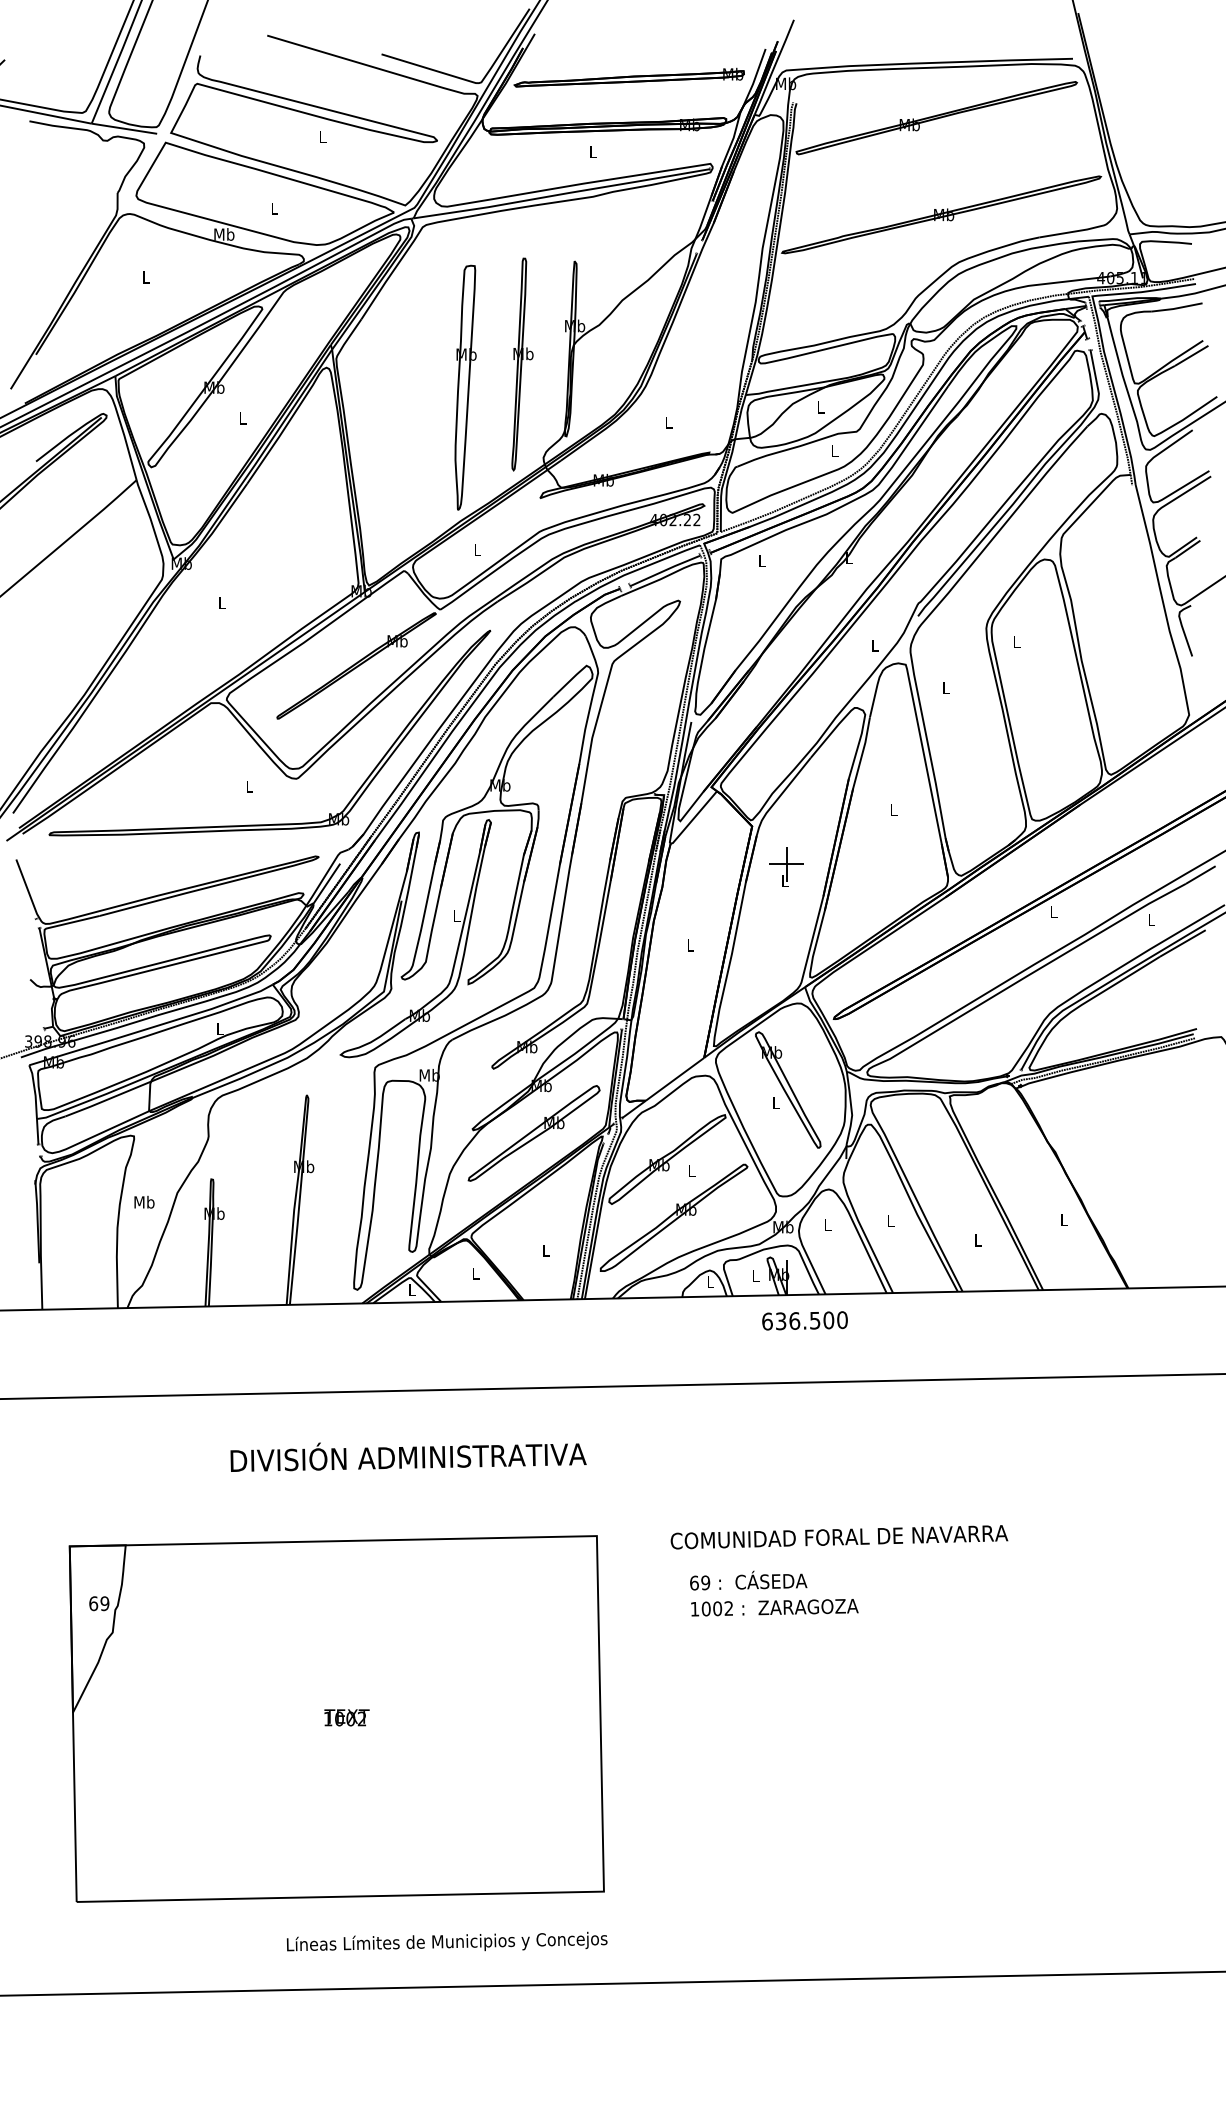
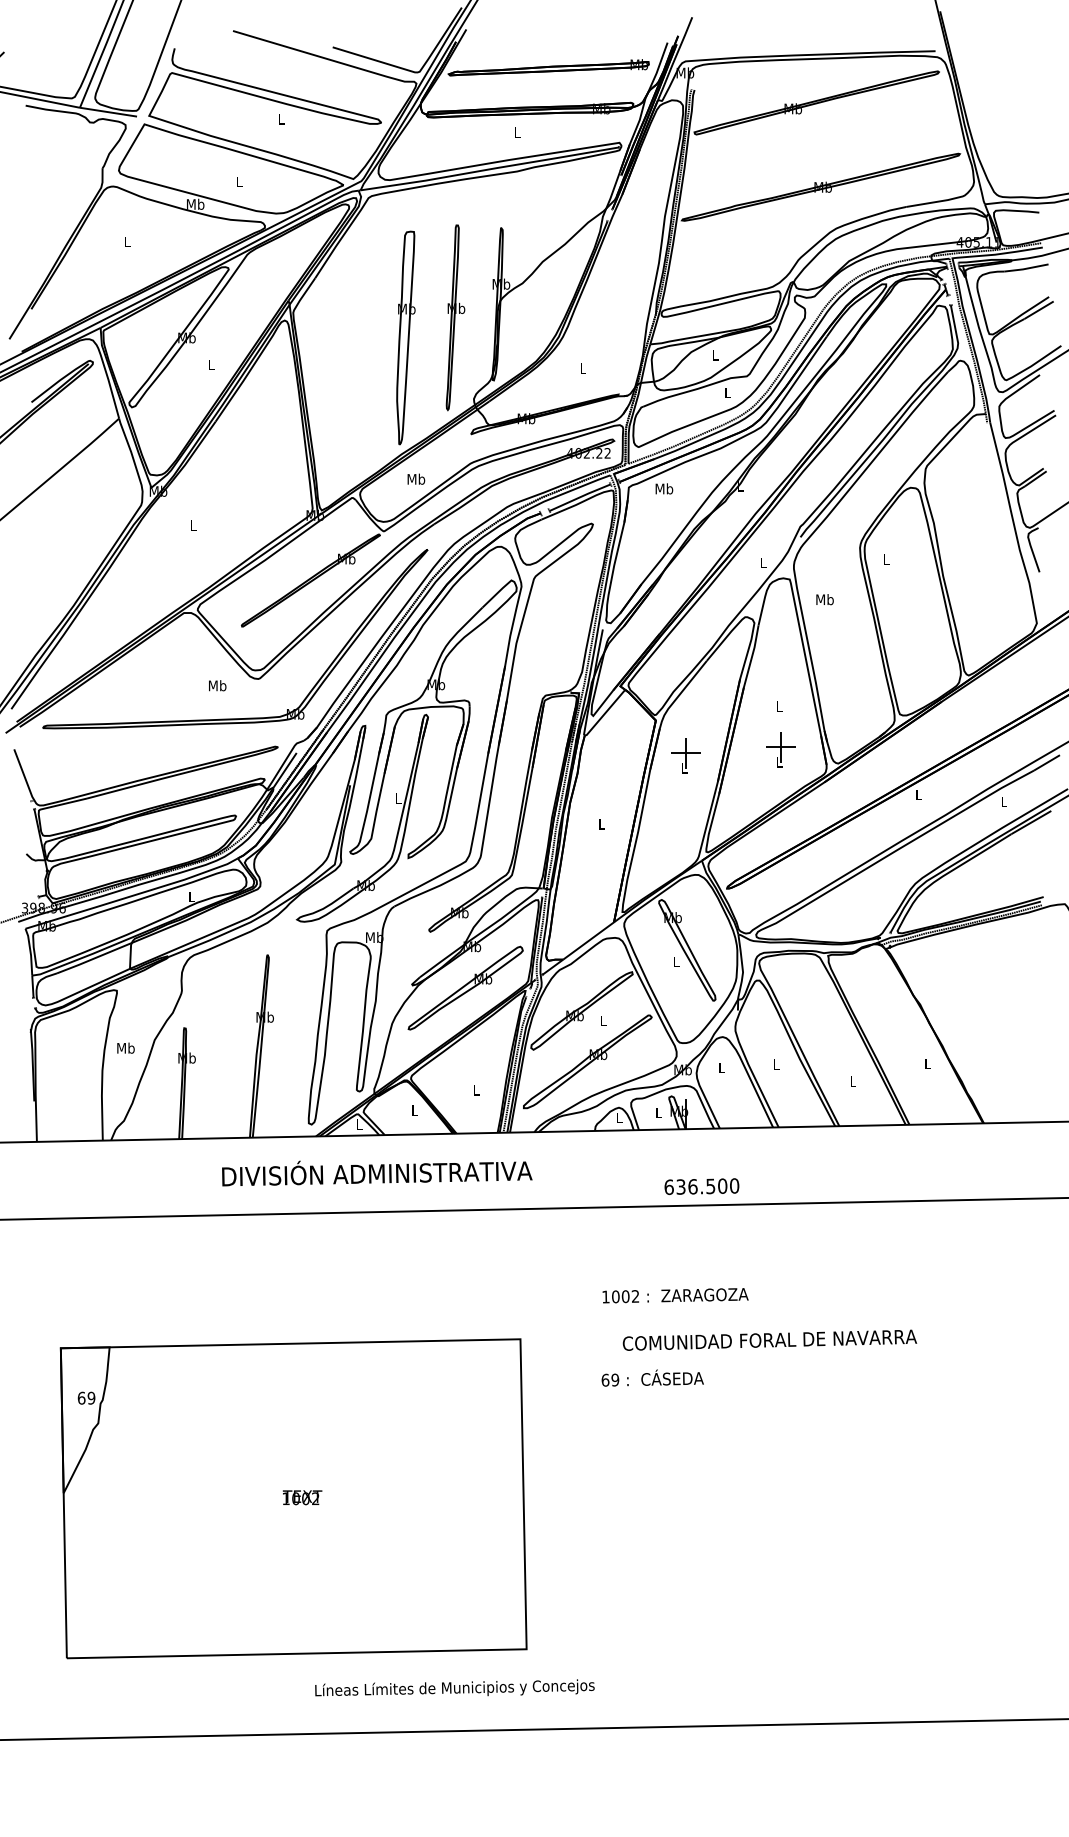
text: (477, 548) -> (416, 478), L -> Mb
text: (762, 560) -> (664, 488), L -> Mb
text: (945, 687) -> (824, 599), L -> Mb
text: (249, 786) -> (217, 685), L -> Mb
part: (895, 859) -> (780, 749), added
text: (804, 1320) -> (701, 1186), moved
text: (408, 1457) -> (377, 1173), moved
text: (838, 1536) -> (769, 1339), moved
text: (774, 1607) -> (675, 1295), moved
text: (446, 1941) -> (454, 1687), moved

